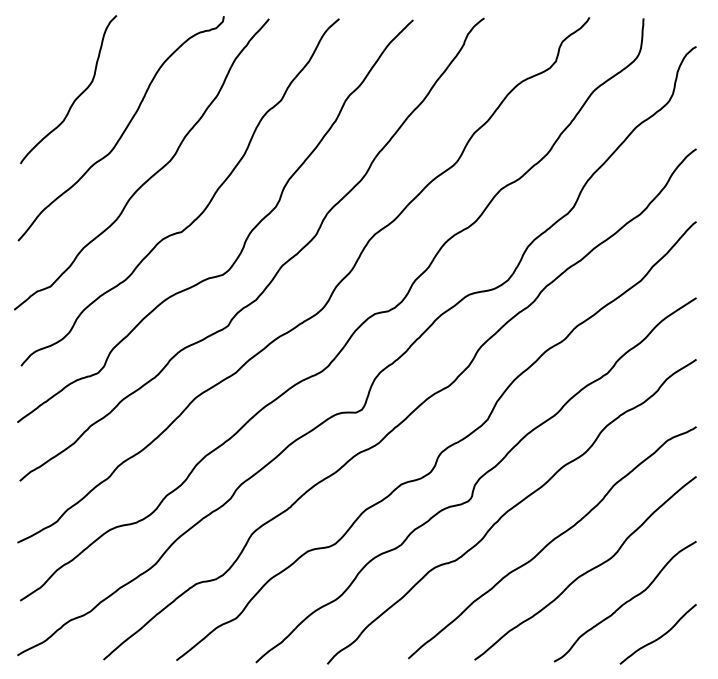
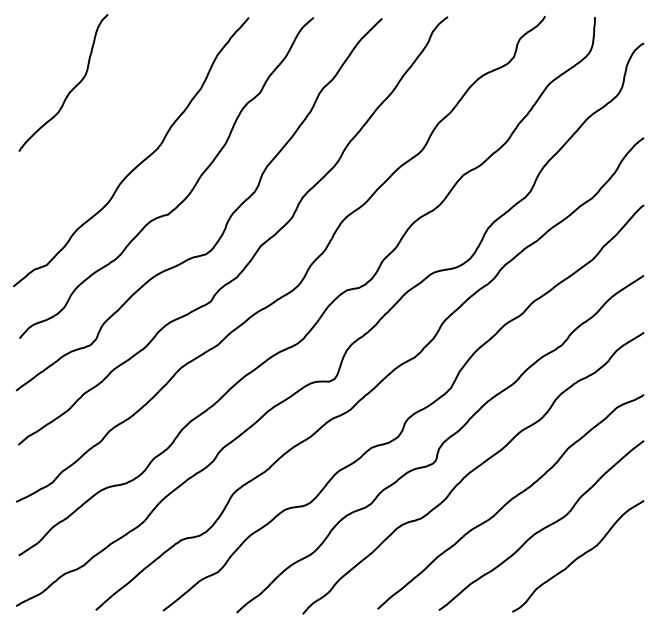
curve: (123, 130) -> (114, 120), removed
curve: (660, 636) -> (610, 588), removed

